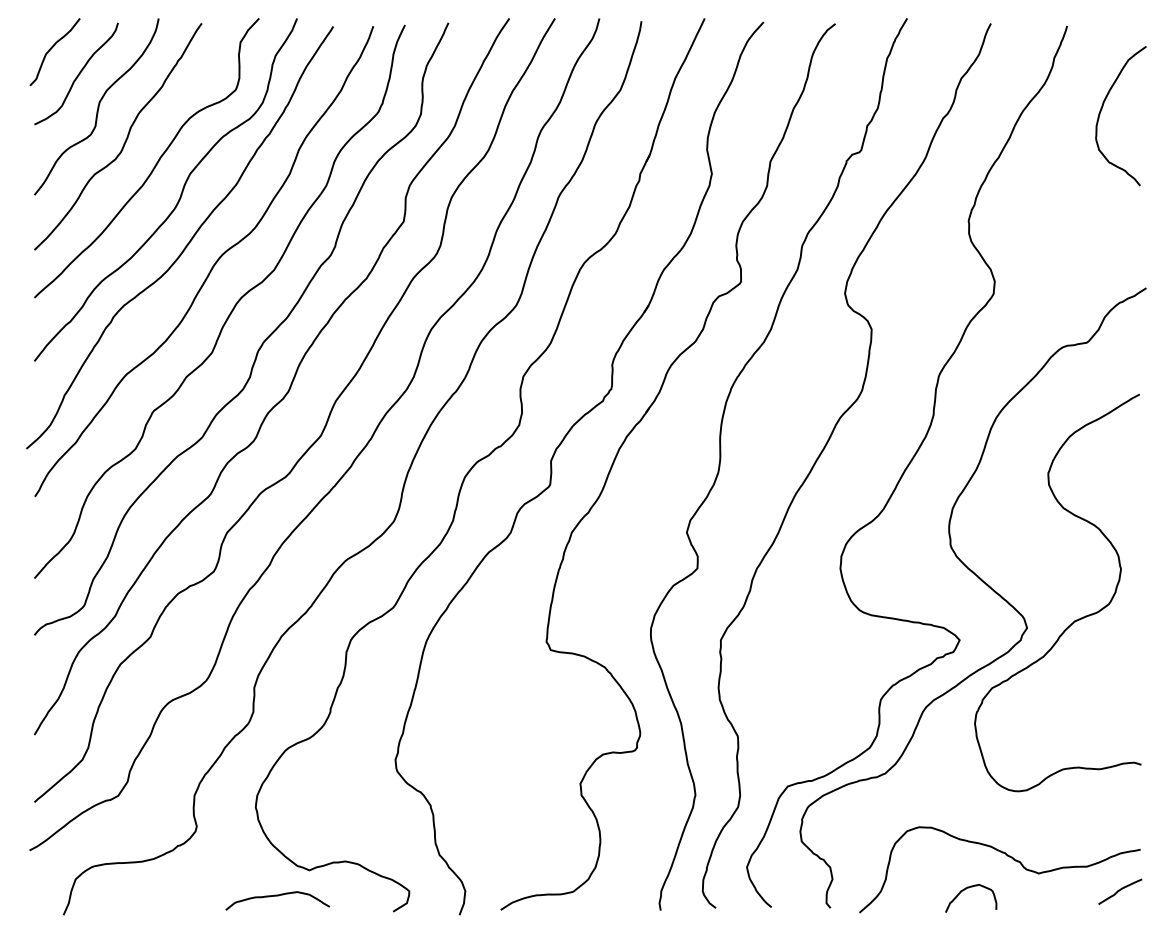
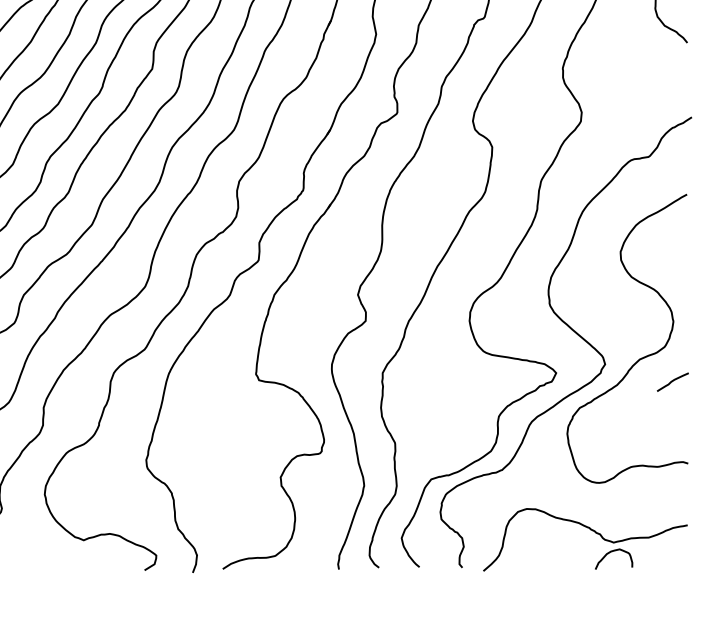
curve: (969, 888) -> (612, 552), moved
curve: (1120, 890) -> (673, 381), moved
curve: (277, 896) -> (60, 559), removed

